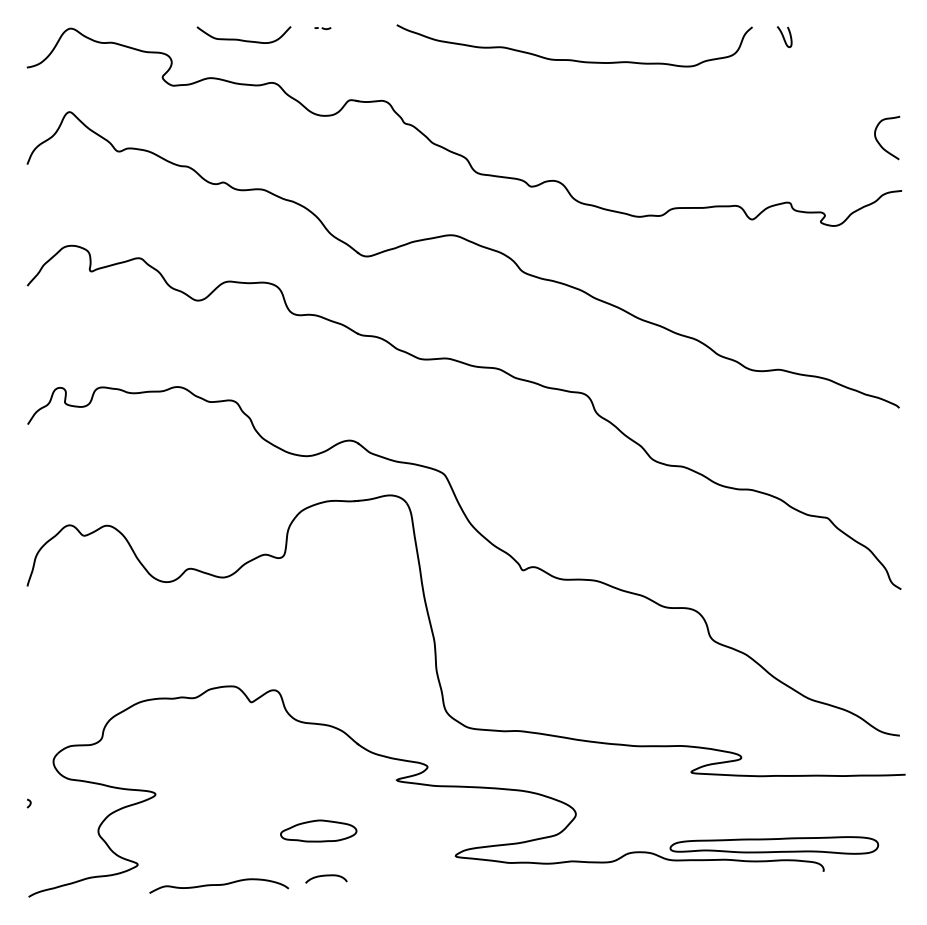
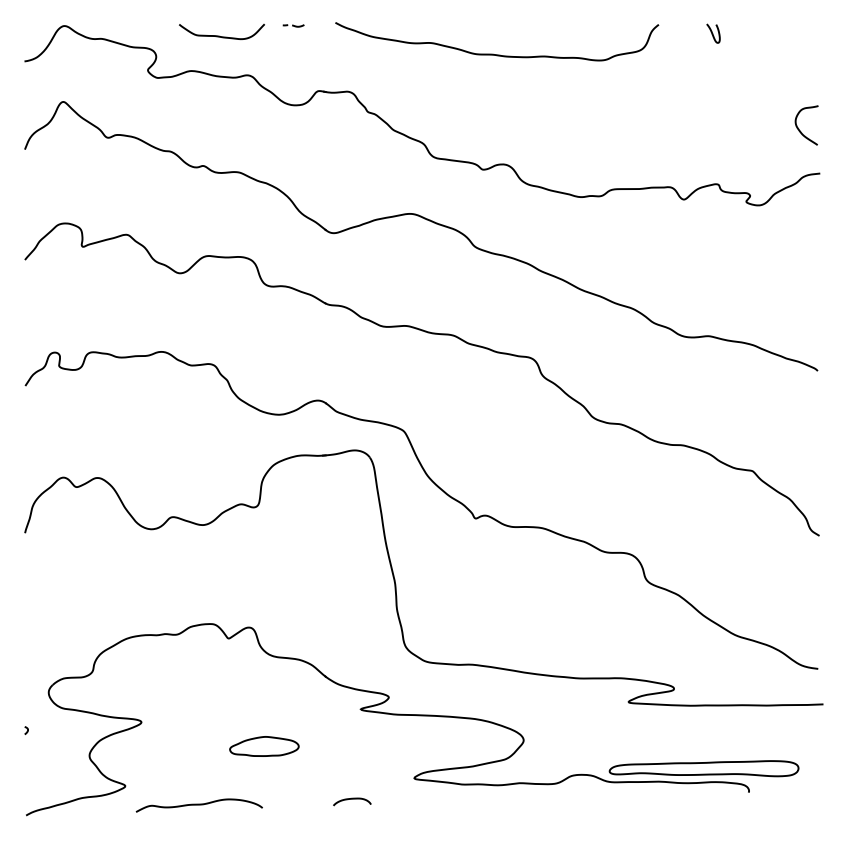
part: (322, 28) -> (293, 25), size x1.43
curve: (574, 59) -> (496, 54), moved
part: (318, 830) -> (264, 745), moved
curve: (326, 876) -> (352, 799), moved

